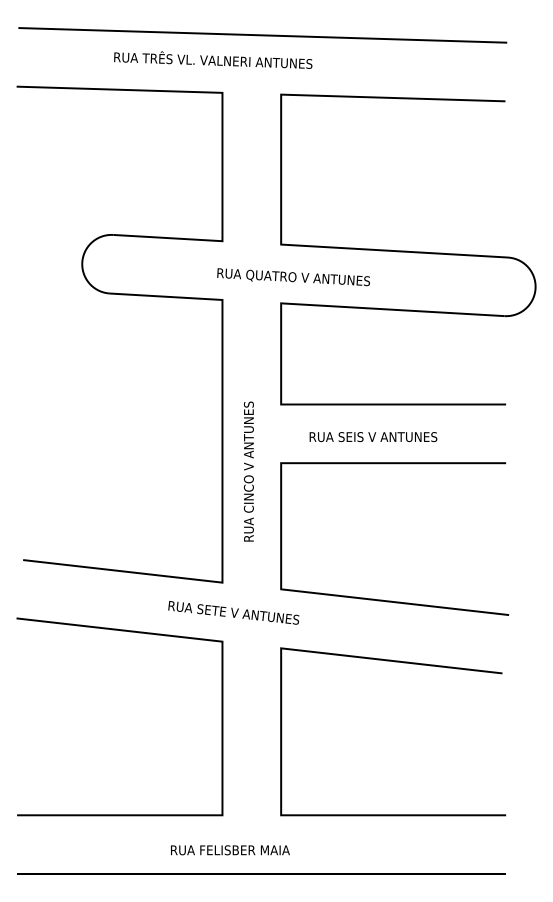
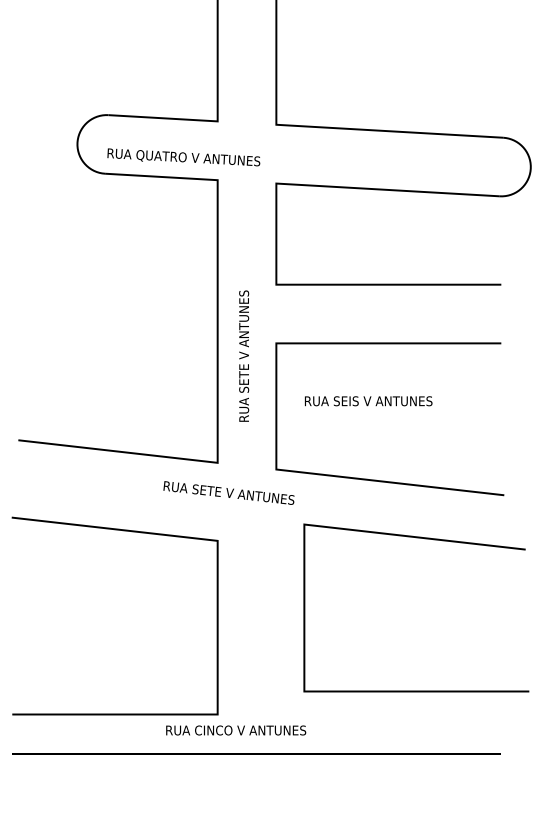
text: (293, 277) -> (183, 157), moved
text: (373, 437) -> (368, 401), moved
text: (248, 456) -> (243, 336), RUA CINCO V ANTUNES -> RUA SETE V ANTUNES
line: (129, 632) -> (124, 531), moved
line: (403, 663) -> (426, 539), moved
text: (254, 850) -> (249, 730), RUA FELISBER MAIA -> RUA CINCO V ANTUNES

